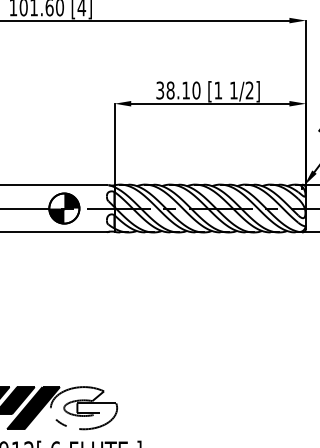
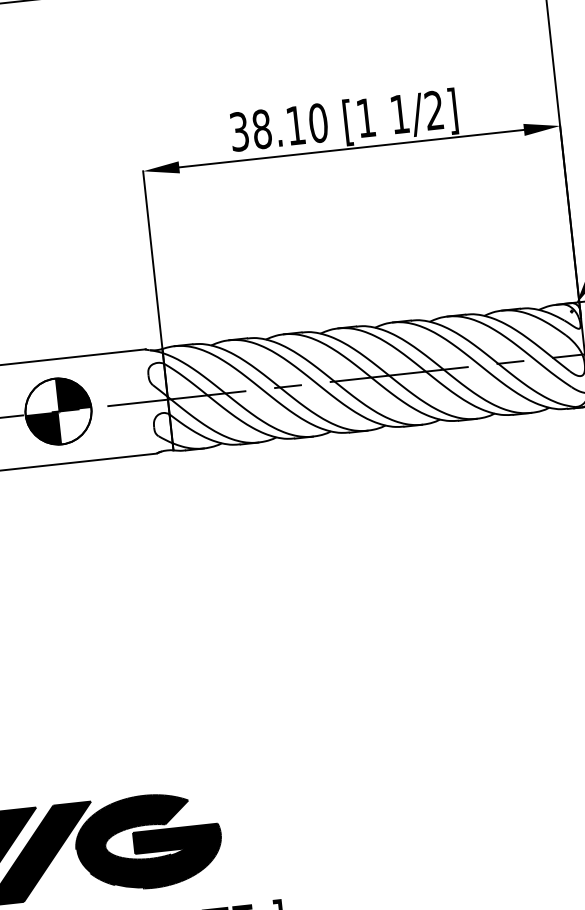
fill: (83, 408) -> (147, 842), added

